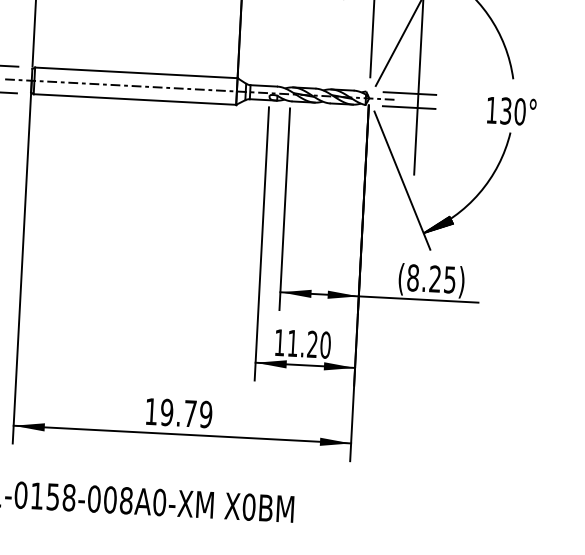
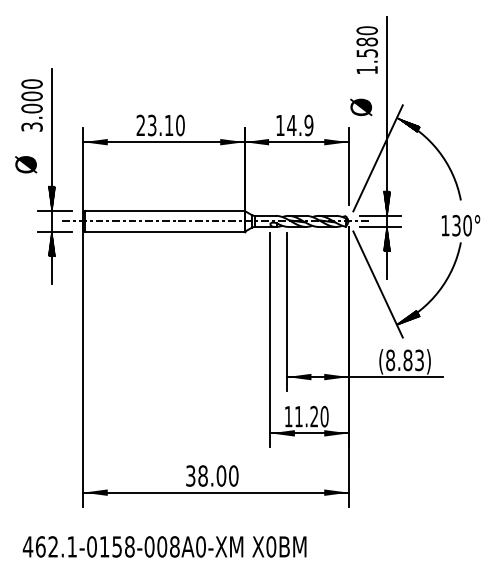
hatch: (418, 78) -> (386, 203), added
hatch: (416, 123) -> (386, 239), added
text: (442, 279) -> (413, 360), (8.25) -> (8.83)
text: (179, 412) -> (212, 475), 19.79 -> 38.00

